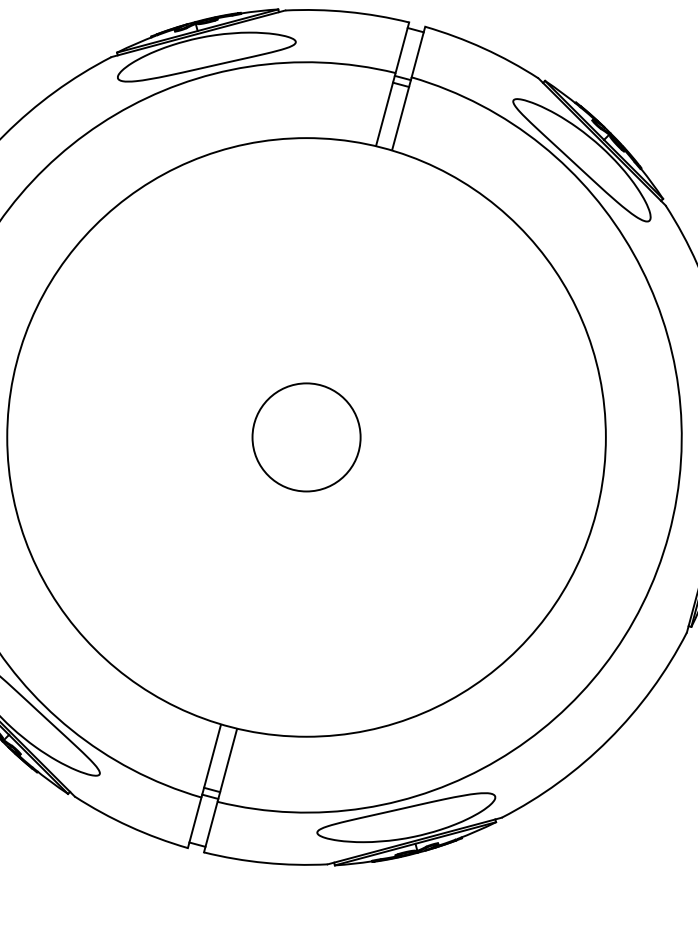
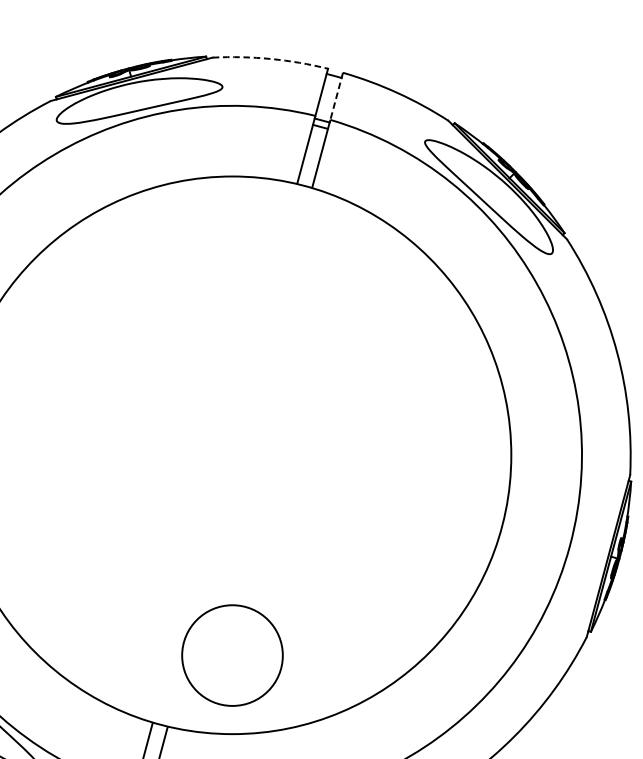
arc: (347, 11) -> (270, 58), solid -> dashed
line: (418, 52) -> (336, 96), solid -> dashed
circle: (306, 437) -> (232, 655), moved

